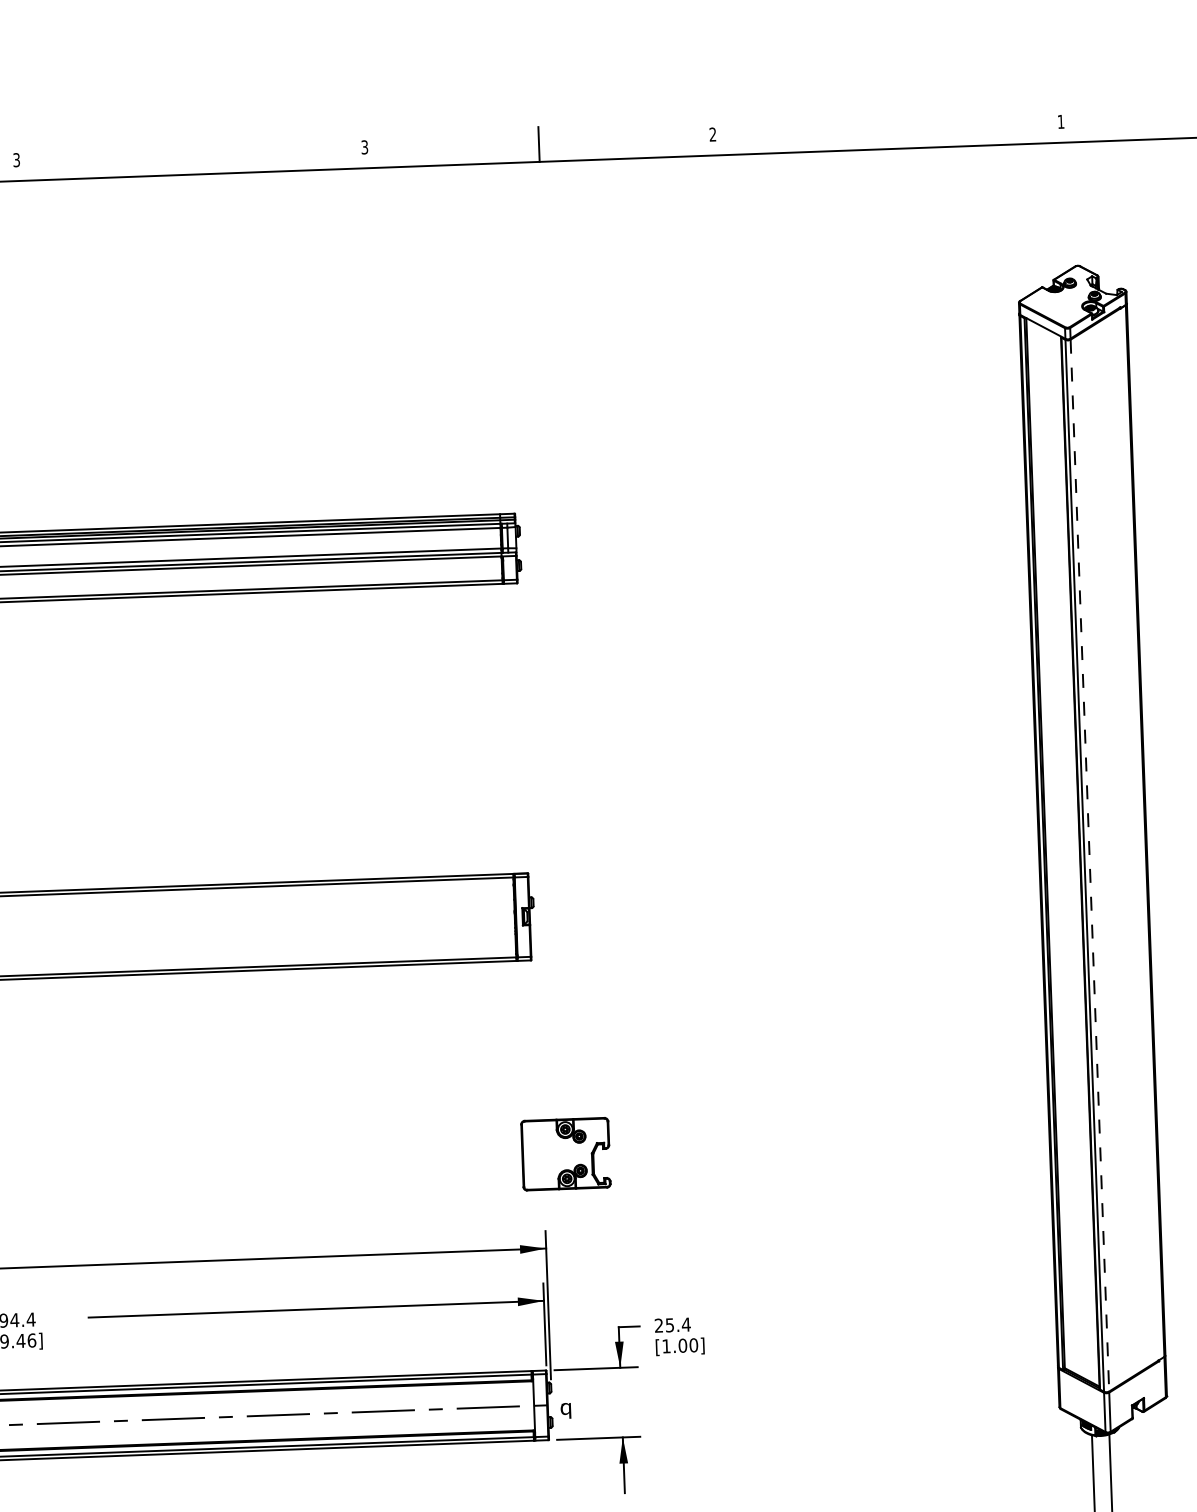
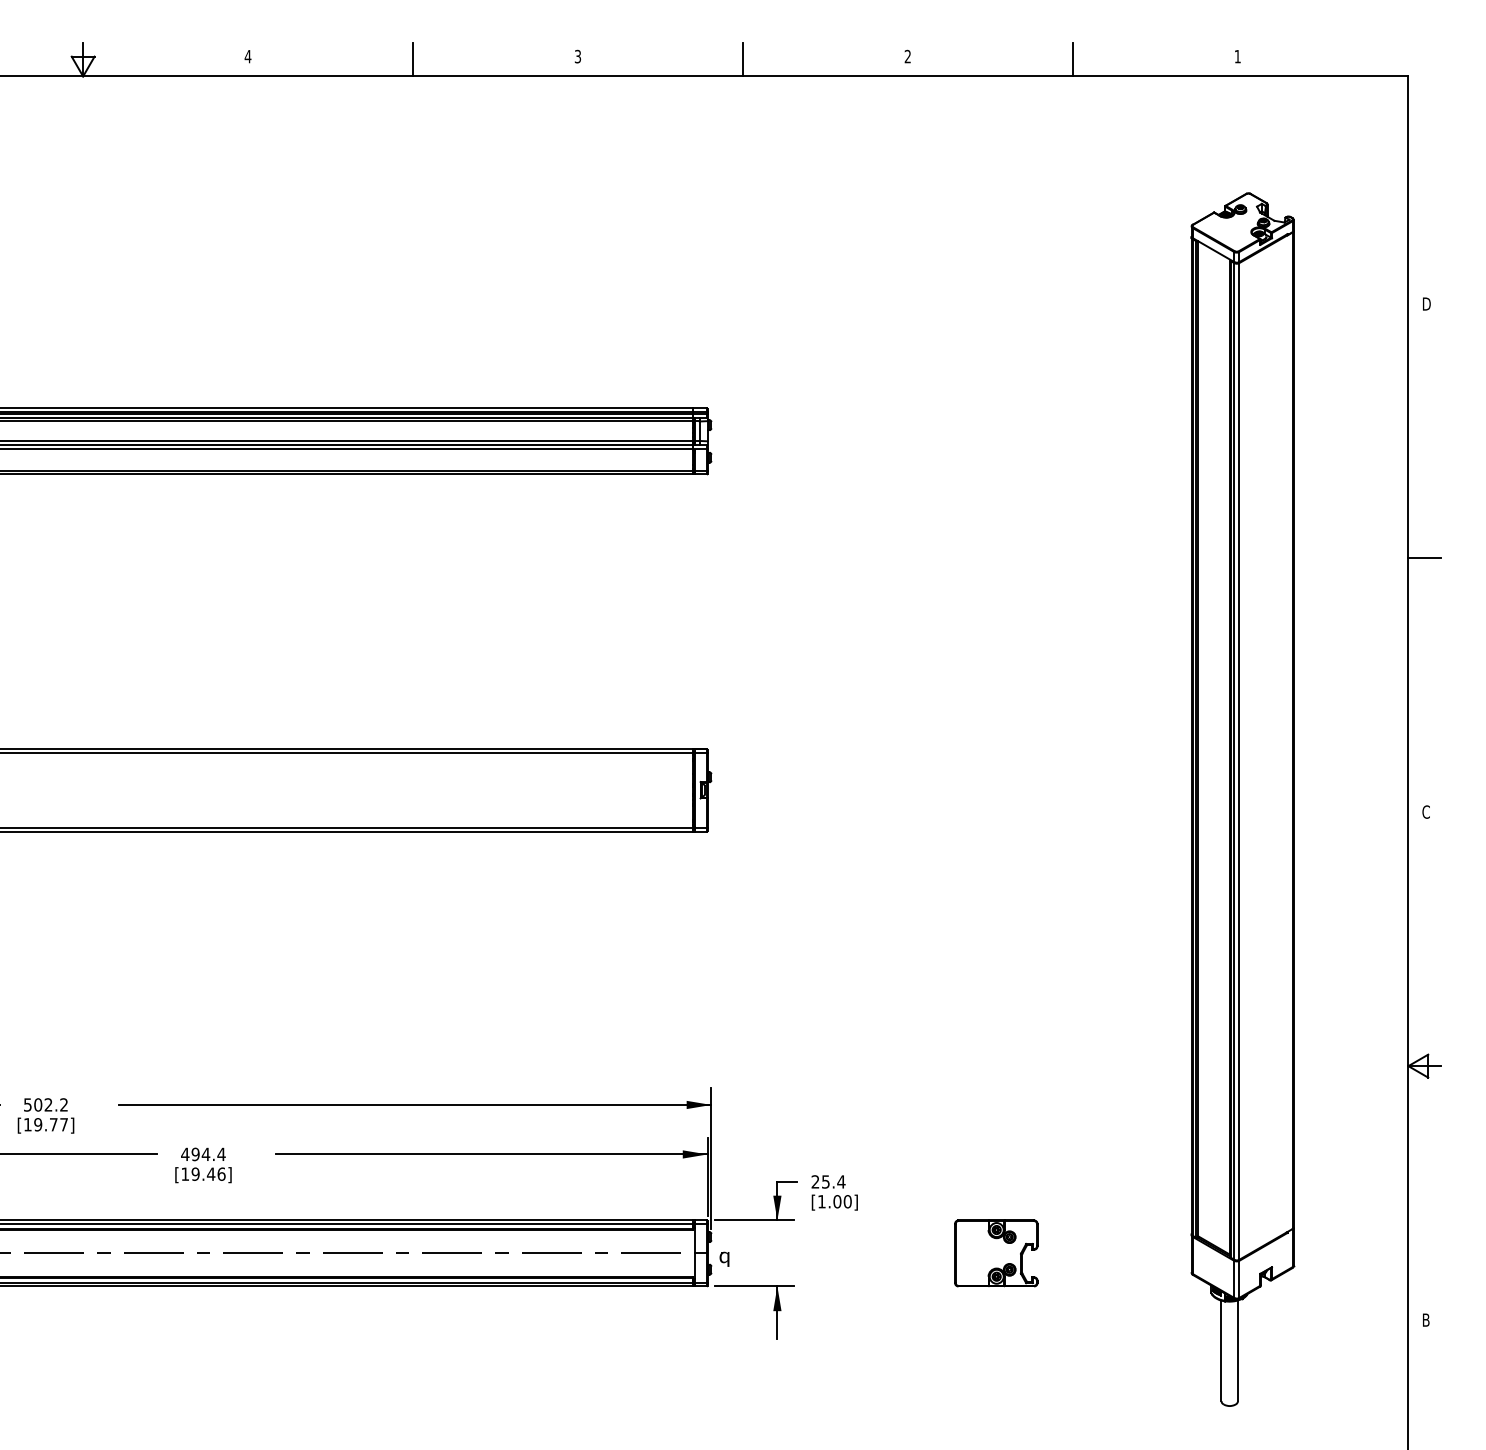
line: (886, 131) -> (1072, 59), added
line: (191, 156) -> (413, 59), added
text: (16, 160) -> (247, 56), 3 -> 4
line: (1090, 866) -> (1239, 762), dashed -> solid
part: (566, 1154) -> (996, 1253), moved

